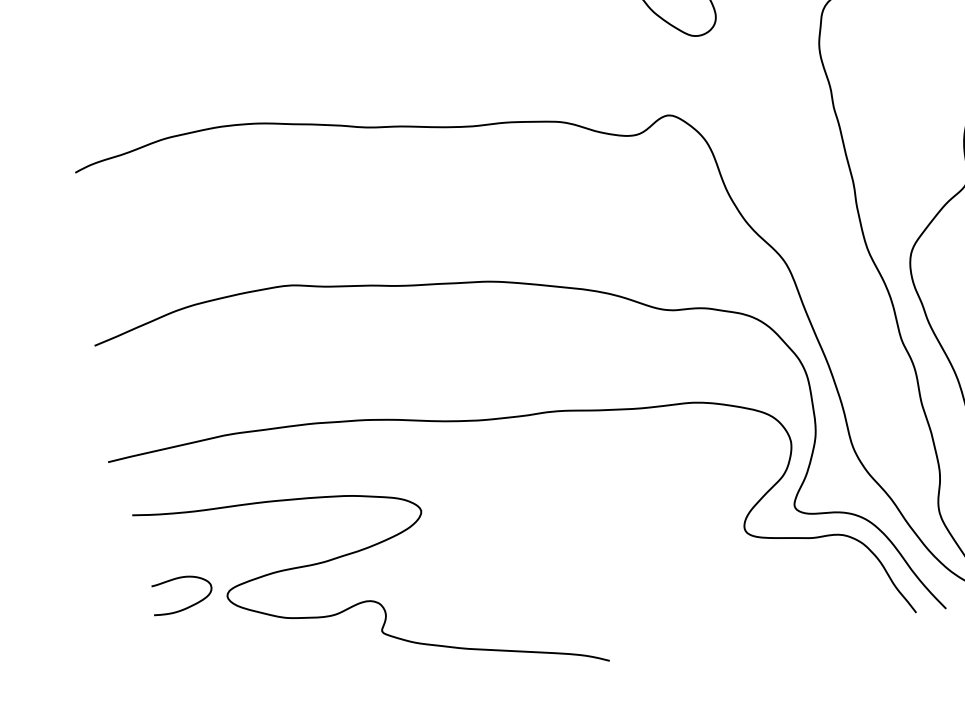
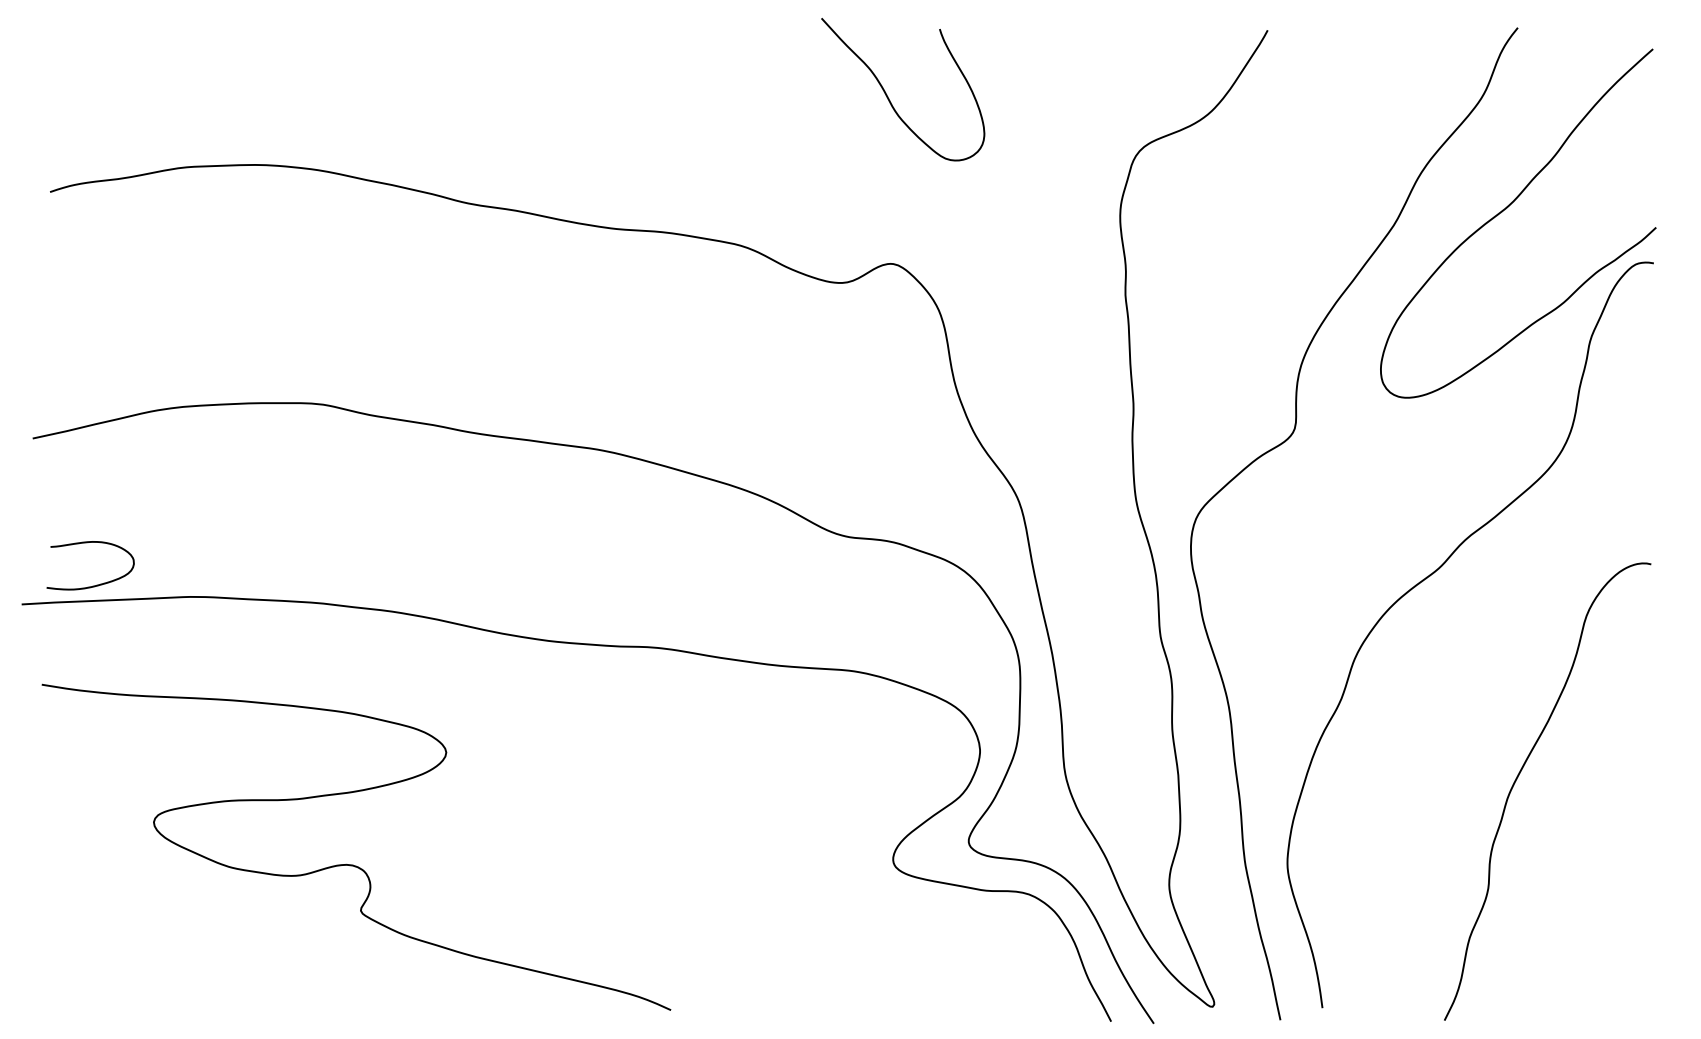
curve: (188, 606) -> (96, 584), moved

